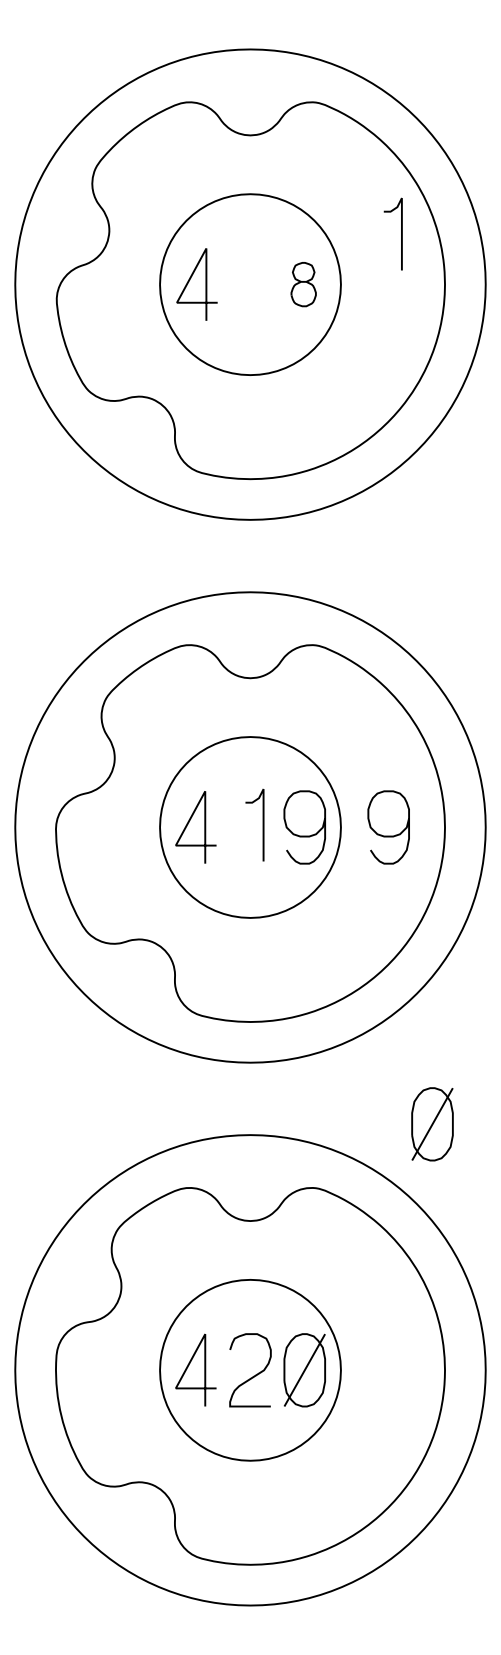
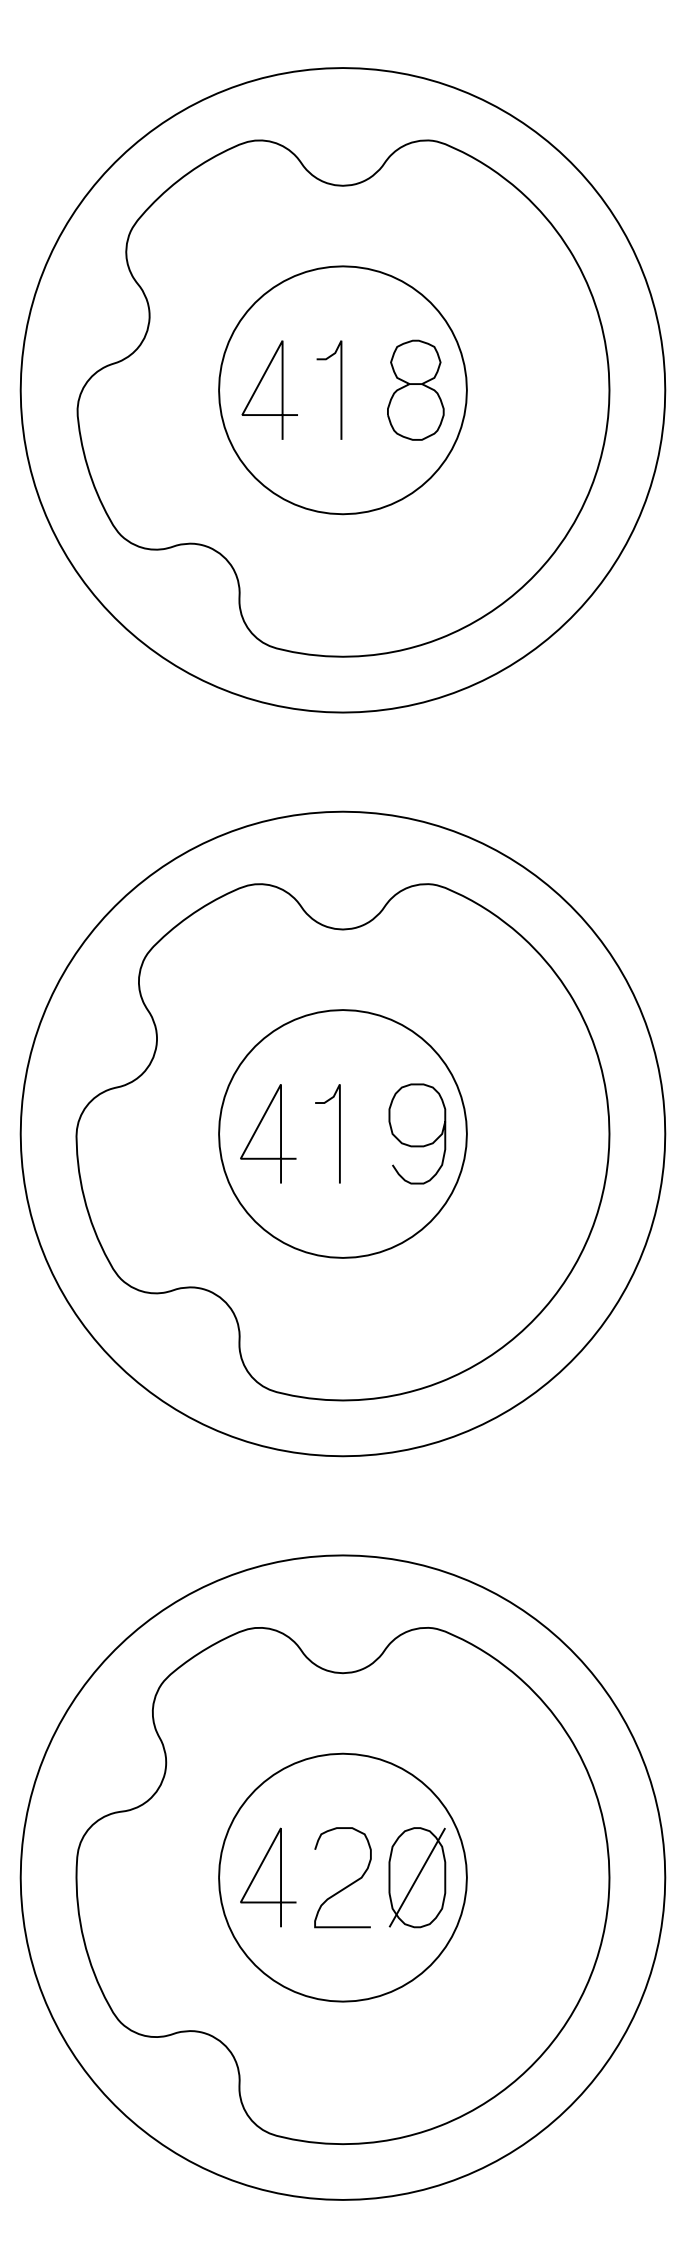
curve: (401, 233) -> (340, 389), moved
part: (303, 284) -> (415, 389), size x1.67
curve: (263, 824) -> (339, 1133), moved
curve: (388, 835) -> (532, 1145), removed
part: (432, 1124) -> (592, 1540), removed

